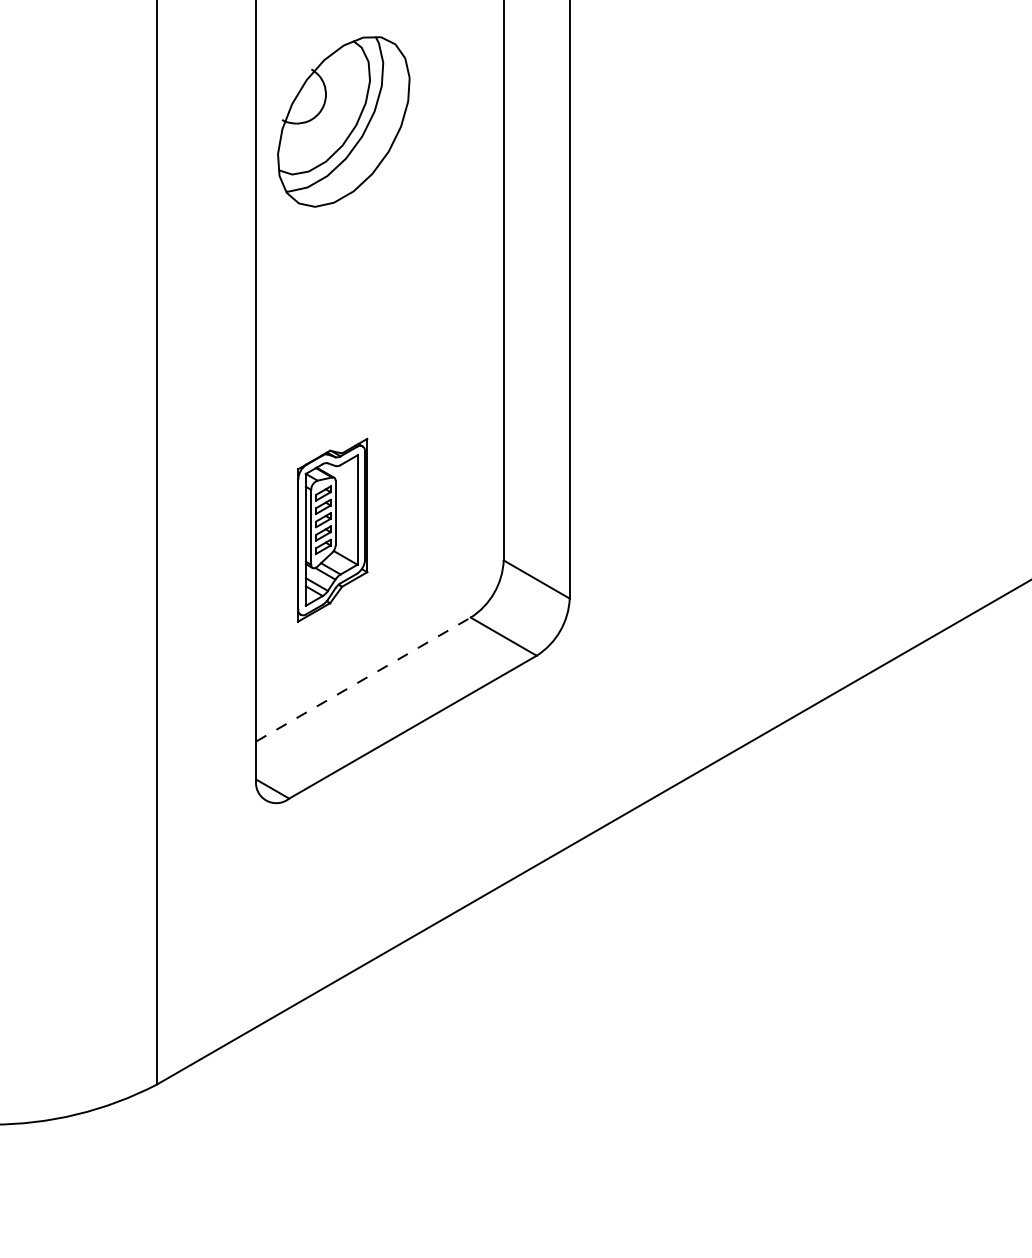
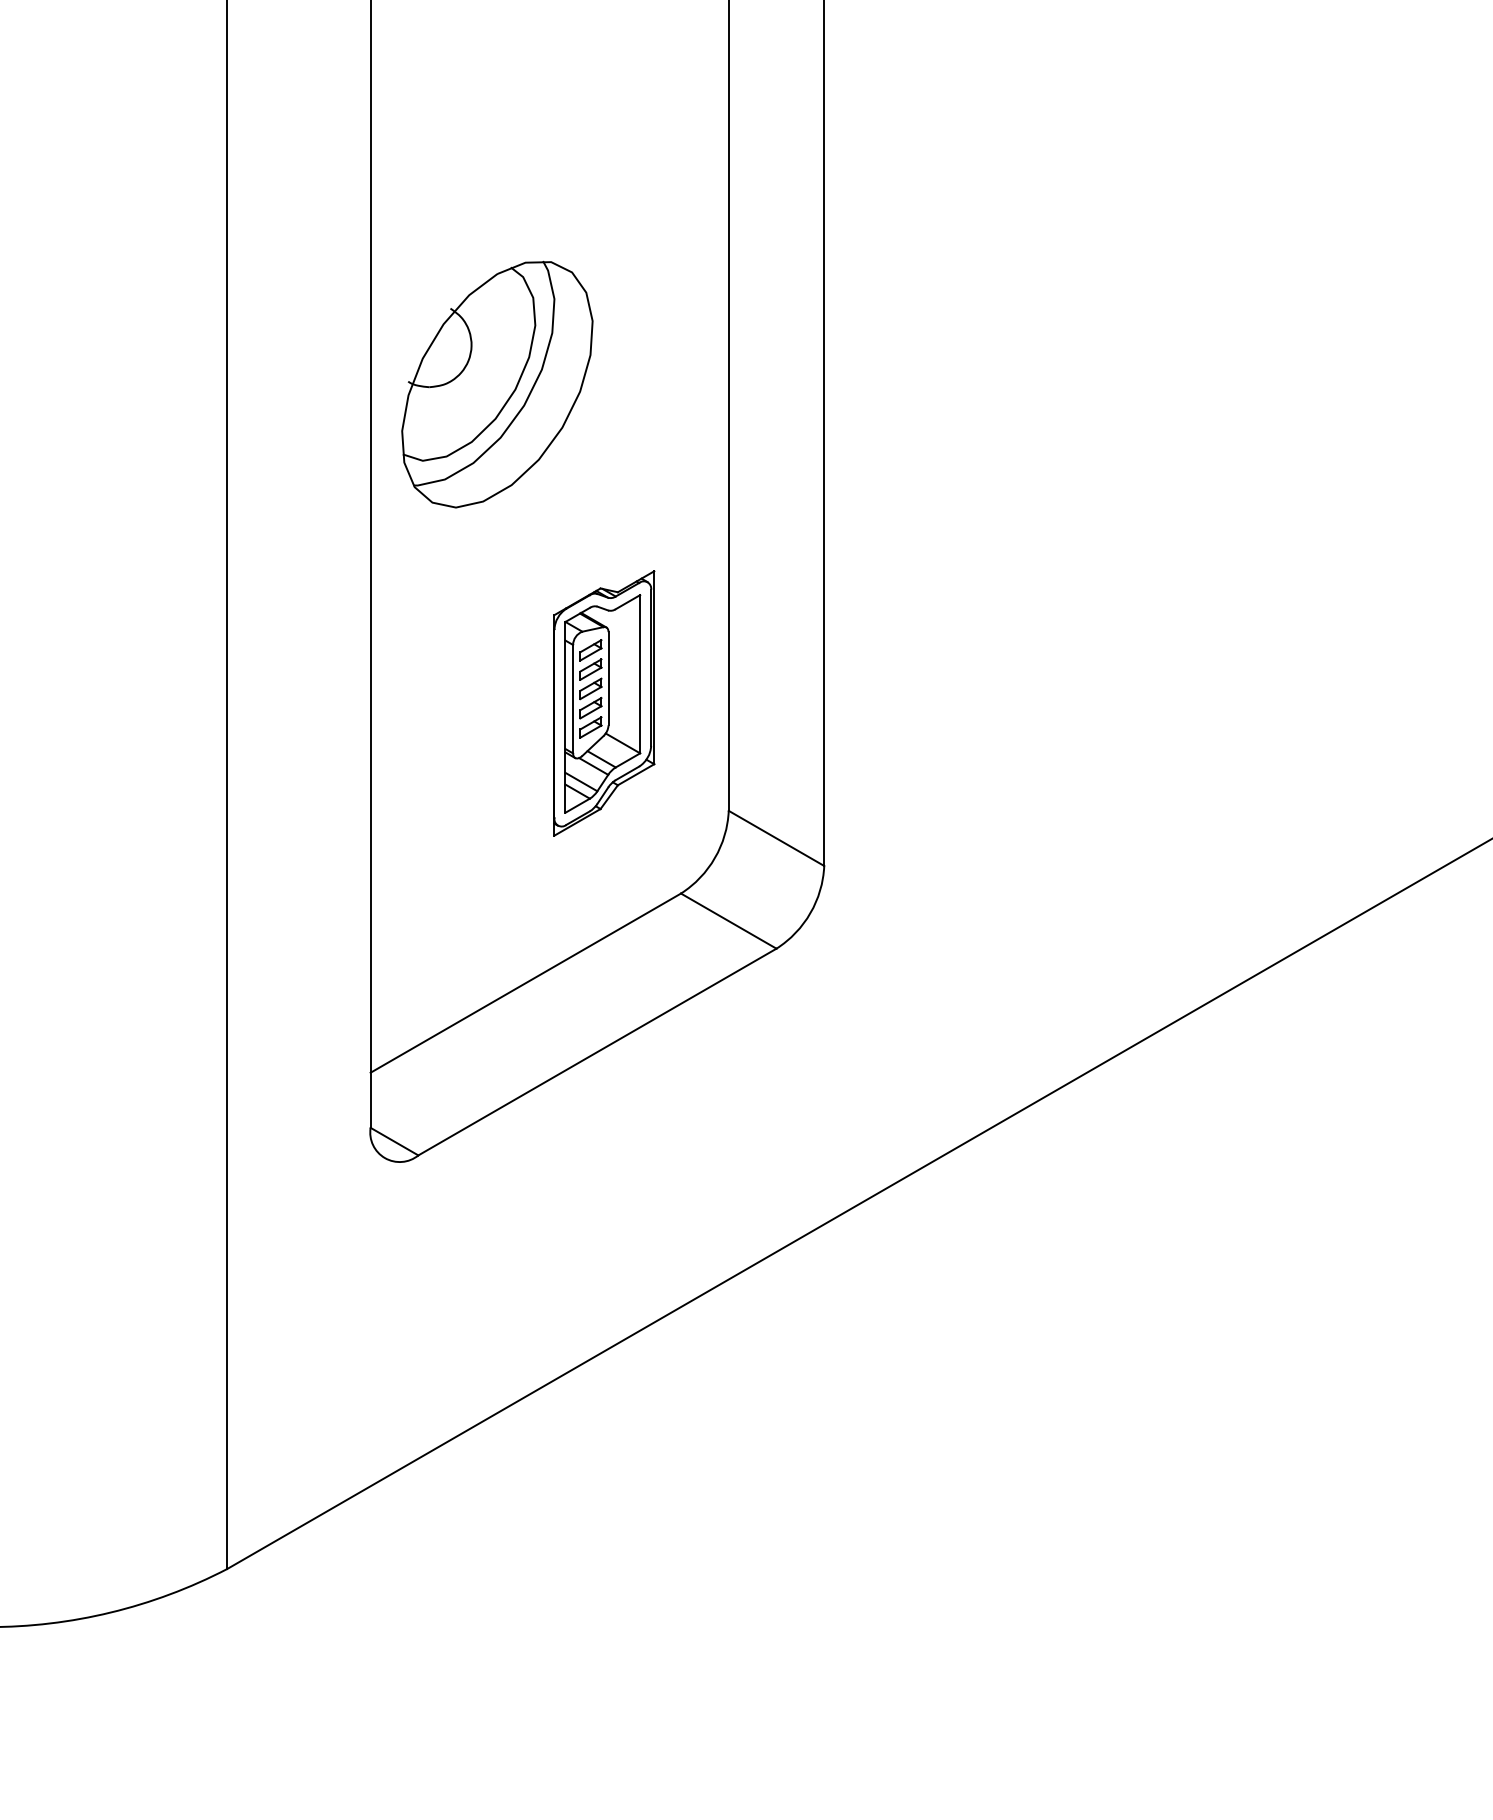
part: (343, 121) -> (496, 384), moved
part: (332, 529) -> (603, 702), moved
line: (363, 679) -> (525, 983), dashed -> solid

